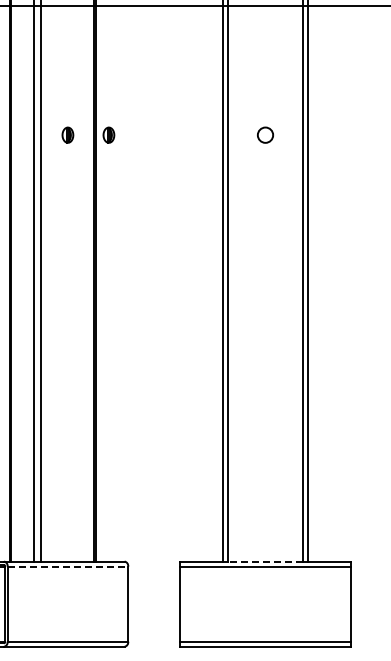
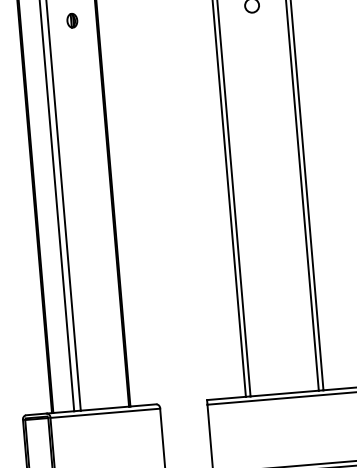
part: (108, 134) -> (109, 17), removed
line: (265, 561) -> (284, 393), dashed -> solid
line: (68, 566) -> (105, 413), dashed -> solid

